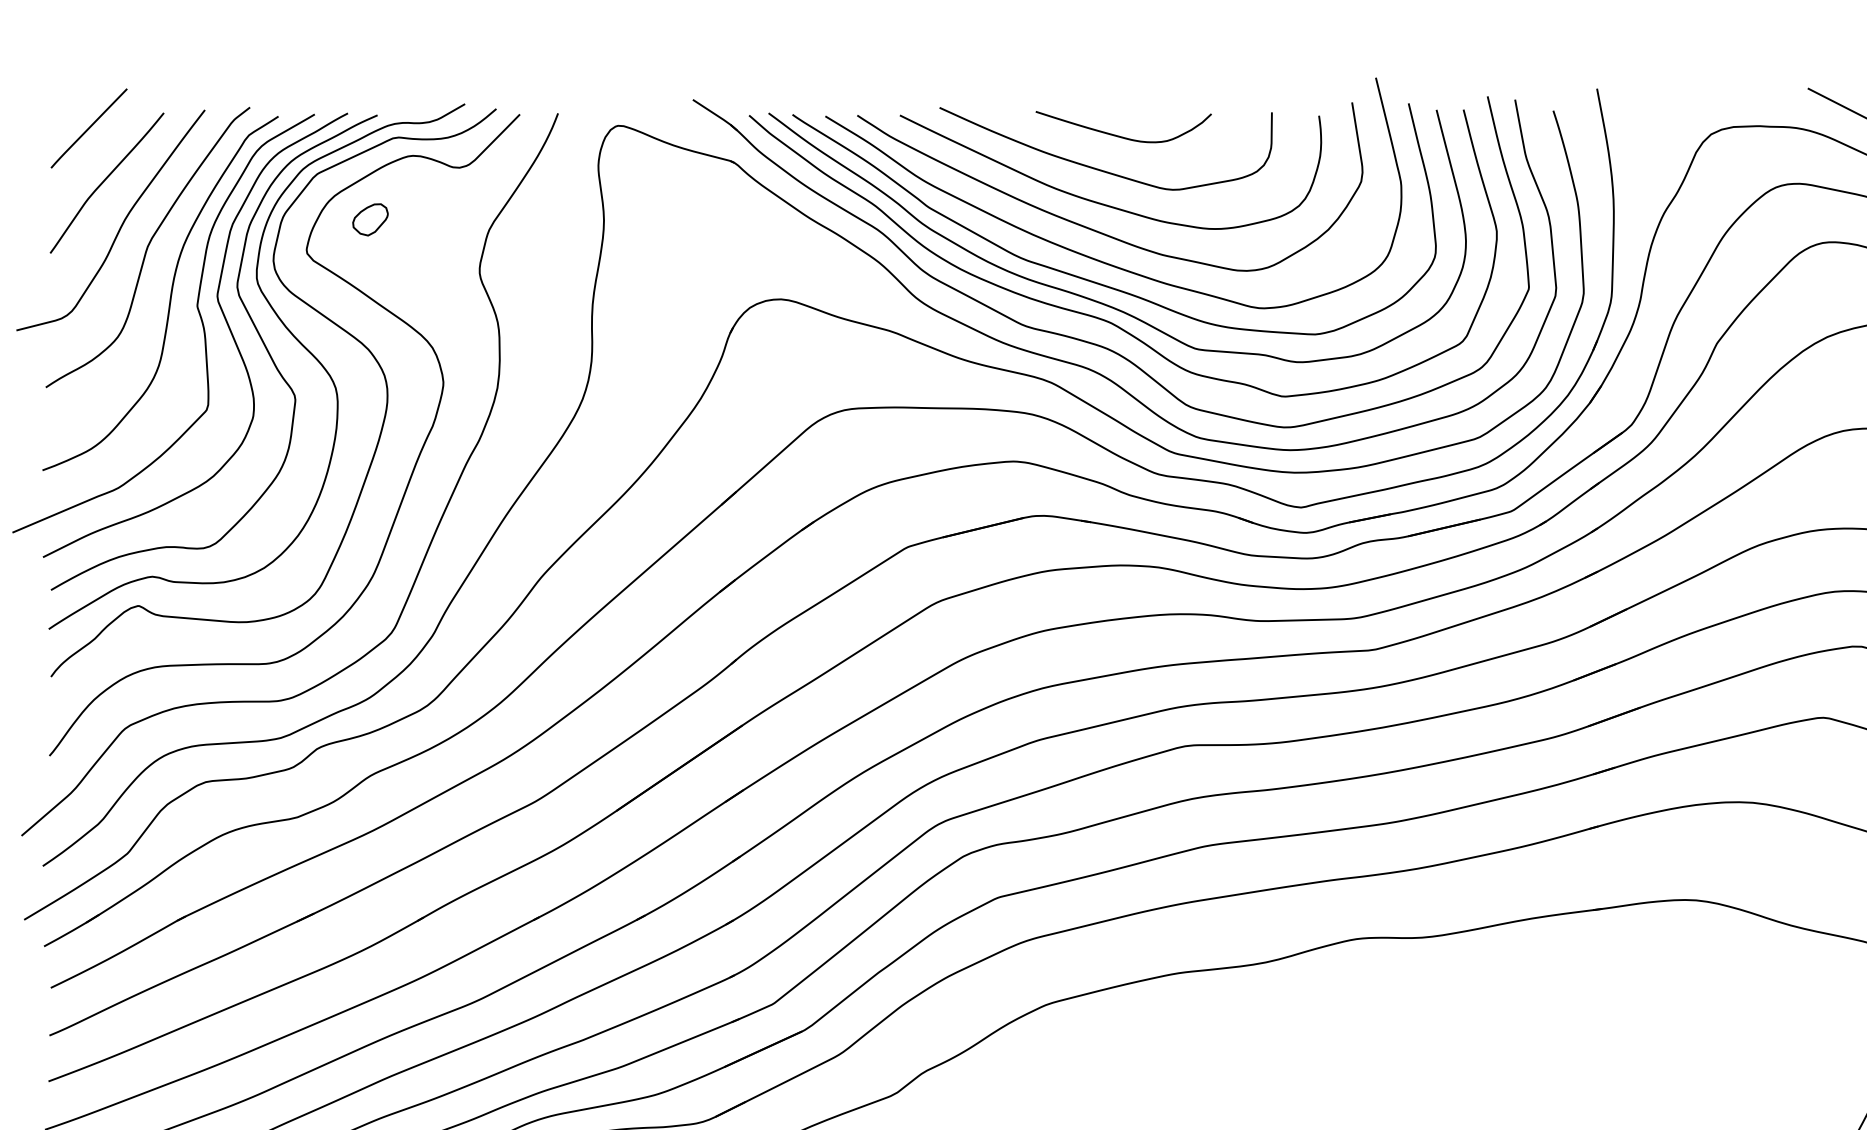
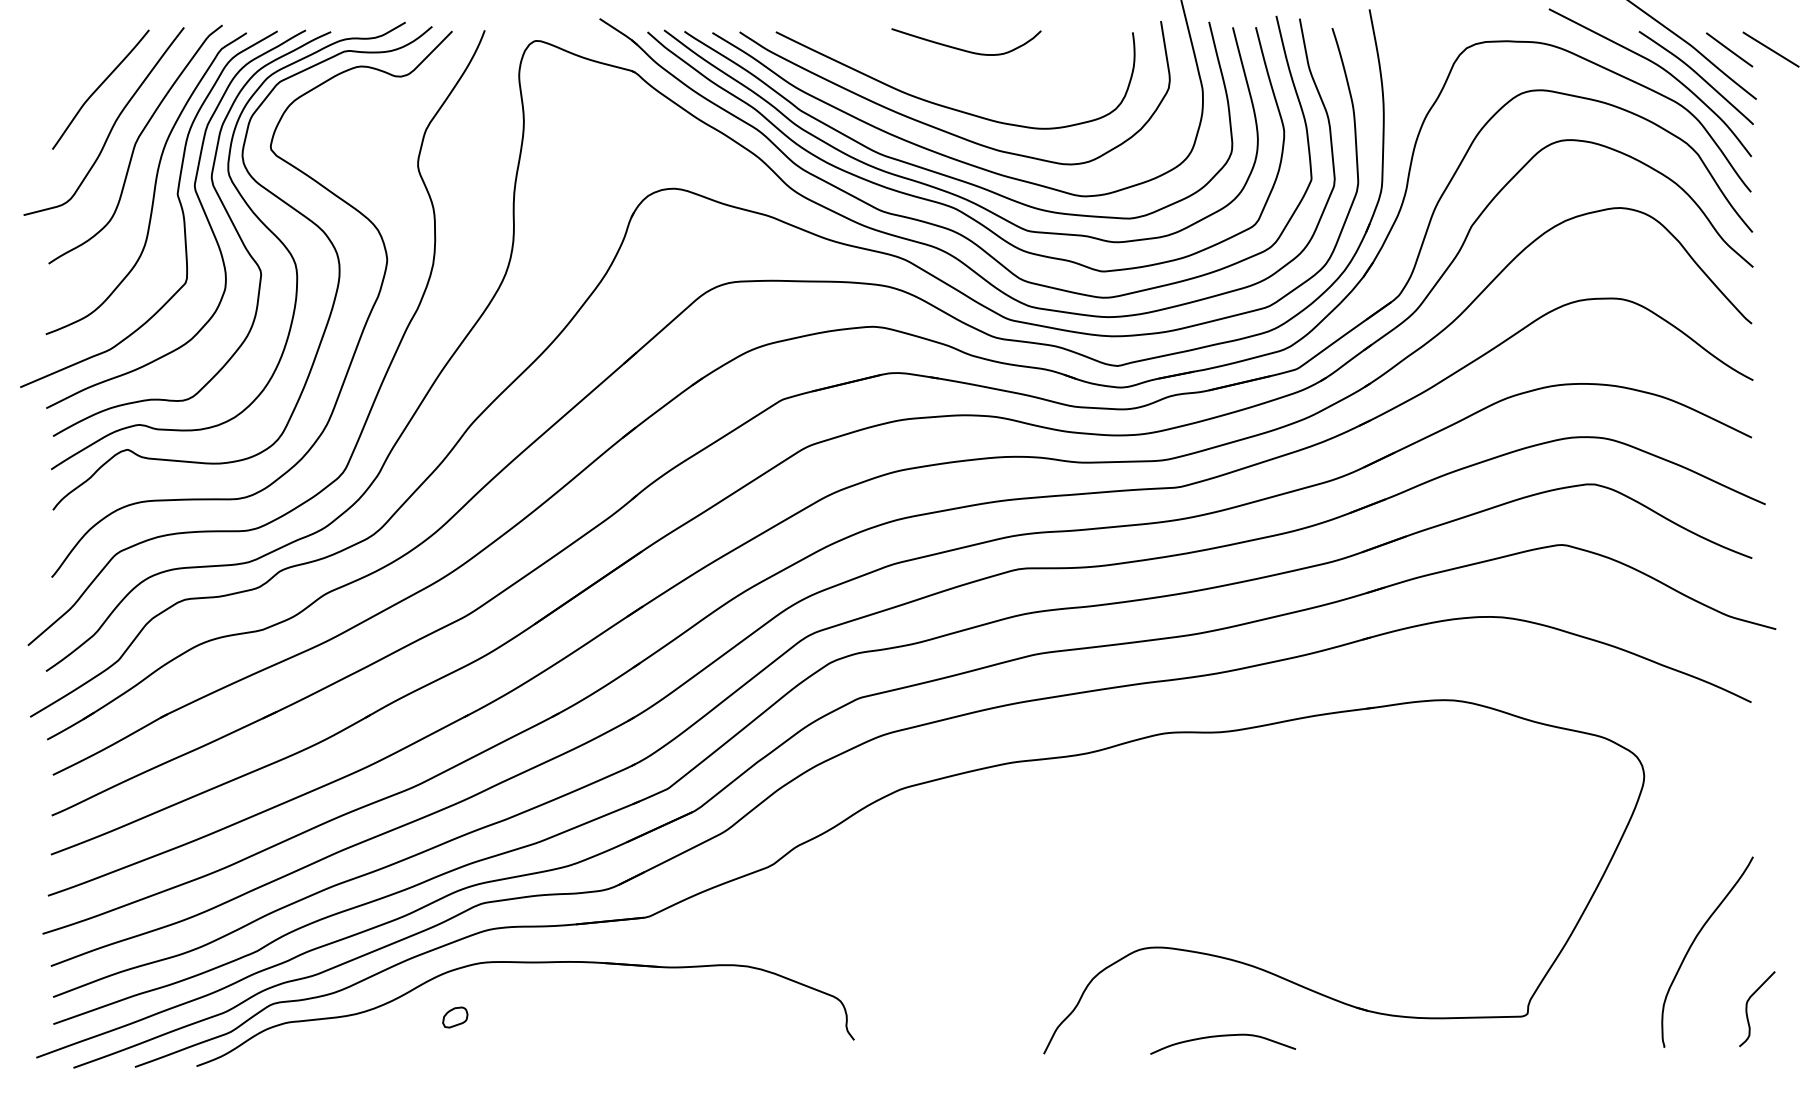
line: (89, 128) -> (85, 43), removed
curve: (1100, 168) -> (946, 77), removed
part: (369, 219) -> (324, 120), removed

